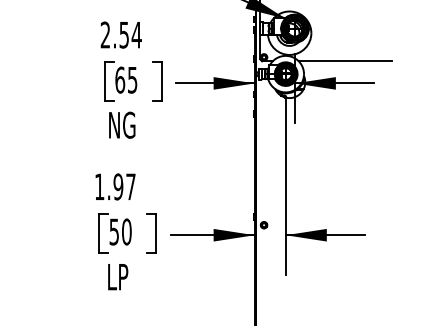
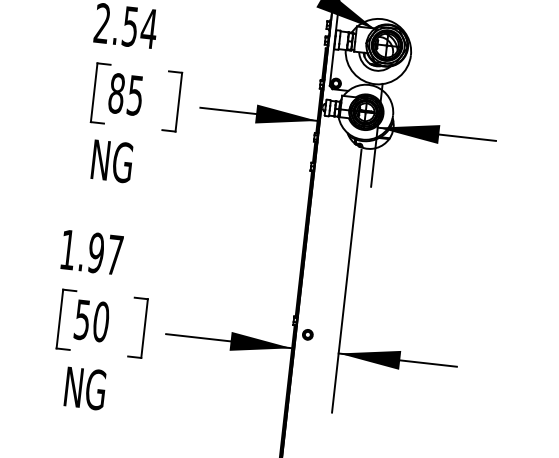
line: (345, 61) -> (457, 103), removed
text: (120, 79) -> (117, 92), 65 -> 85
text: (122, 276) -> (87, 387), LP -> NG

